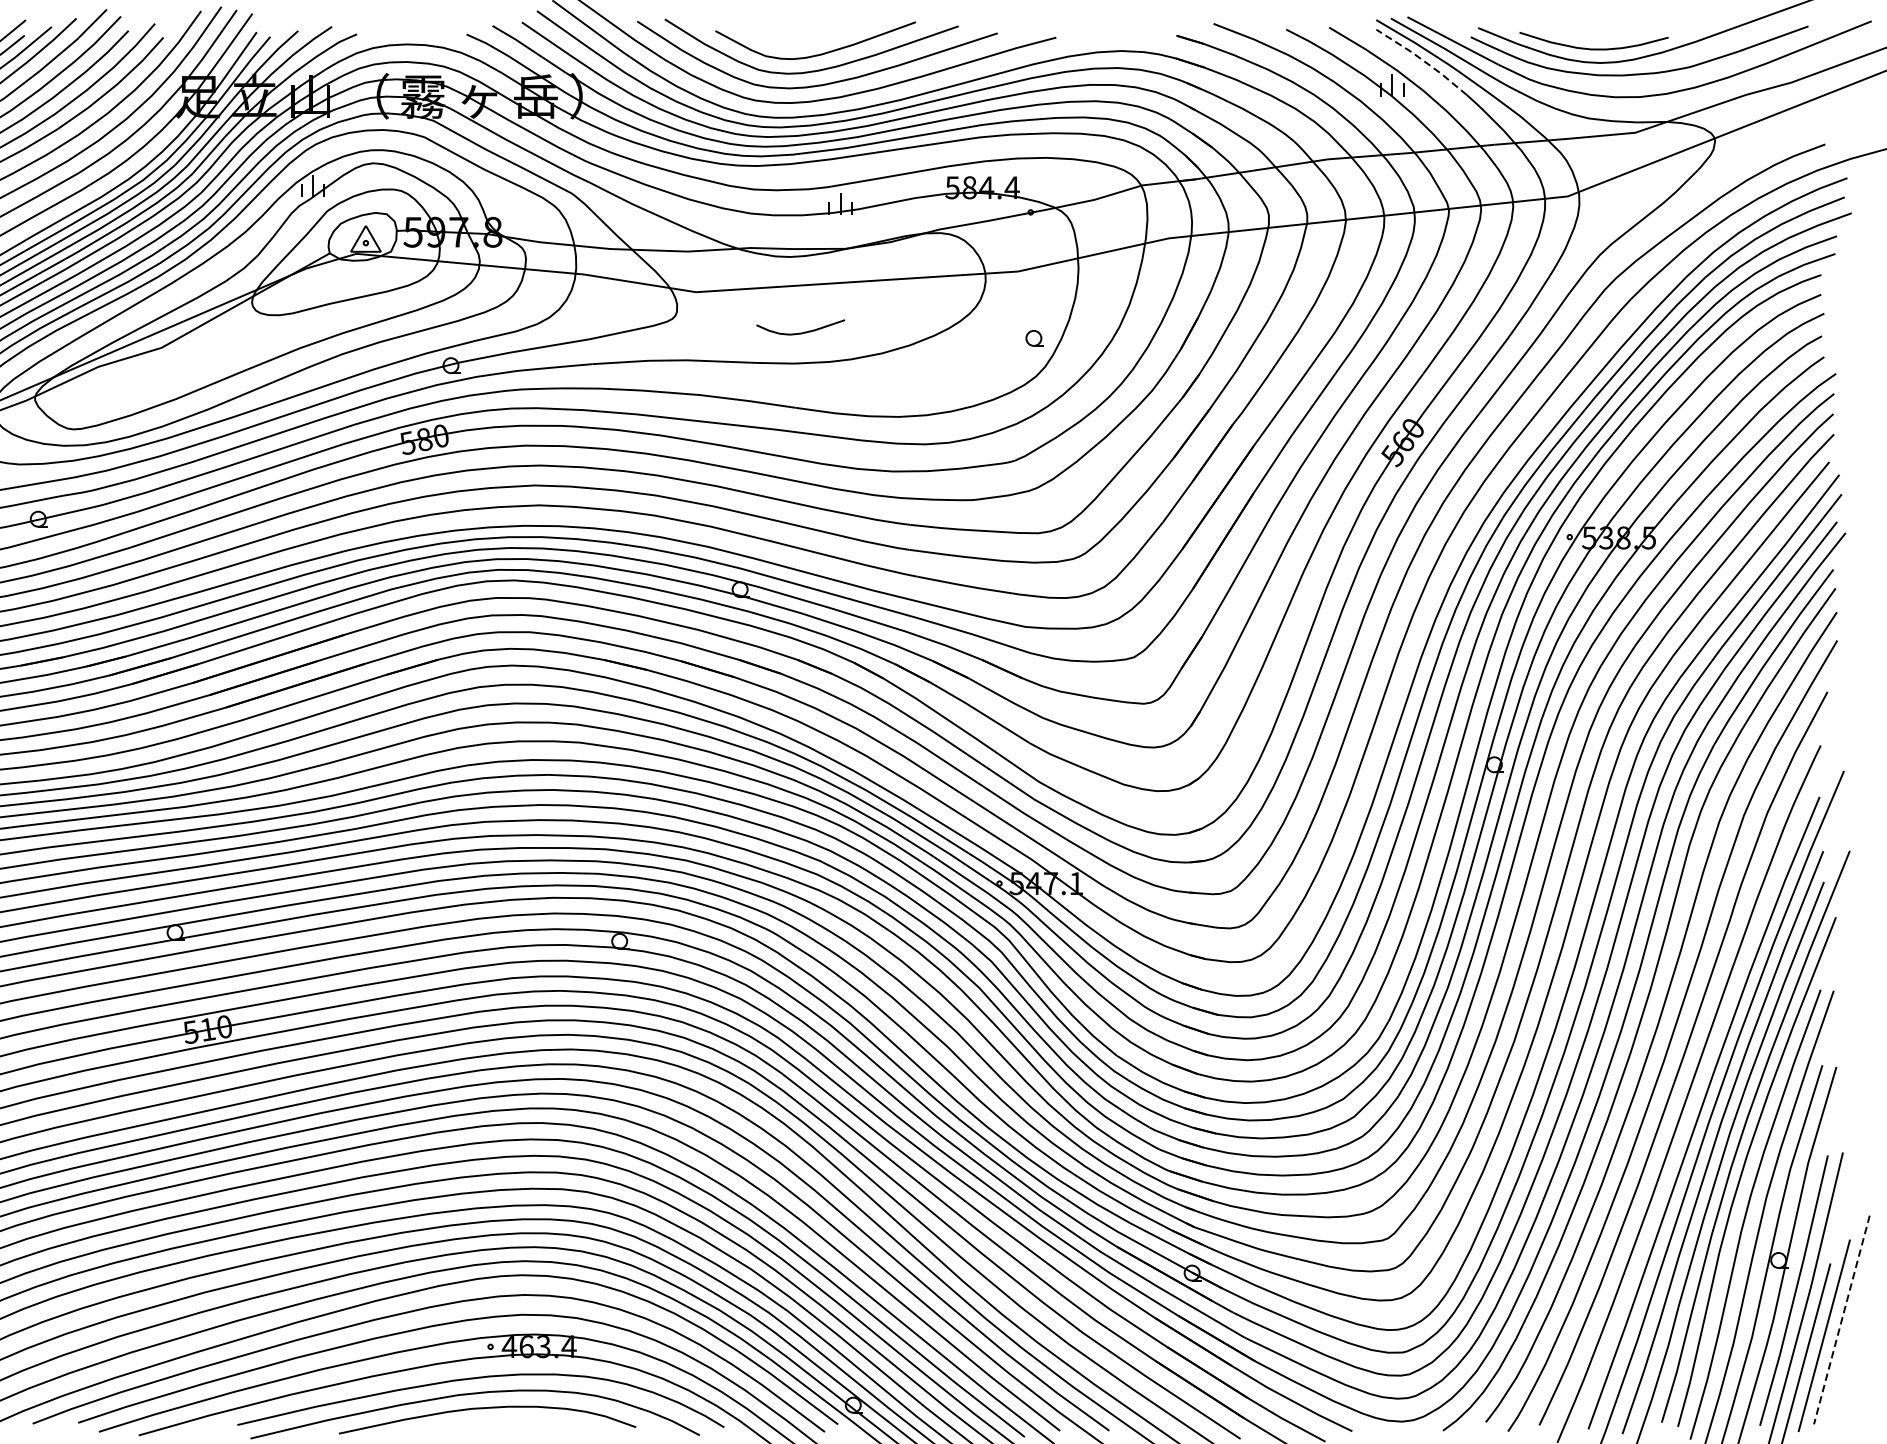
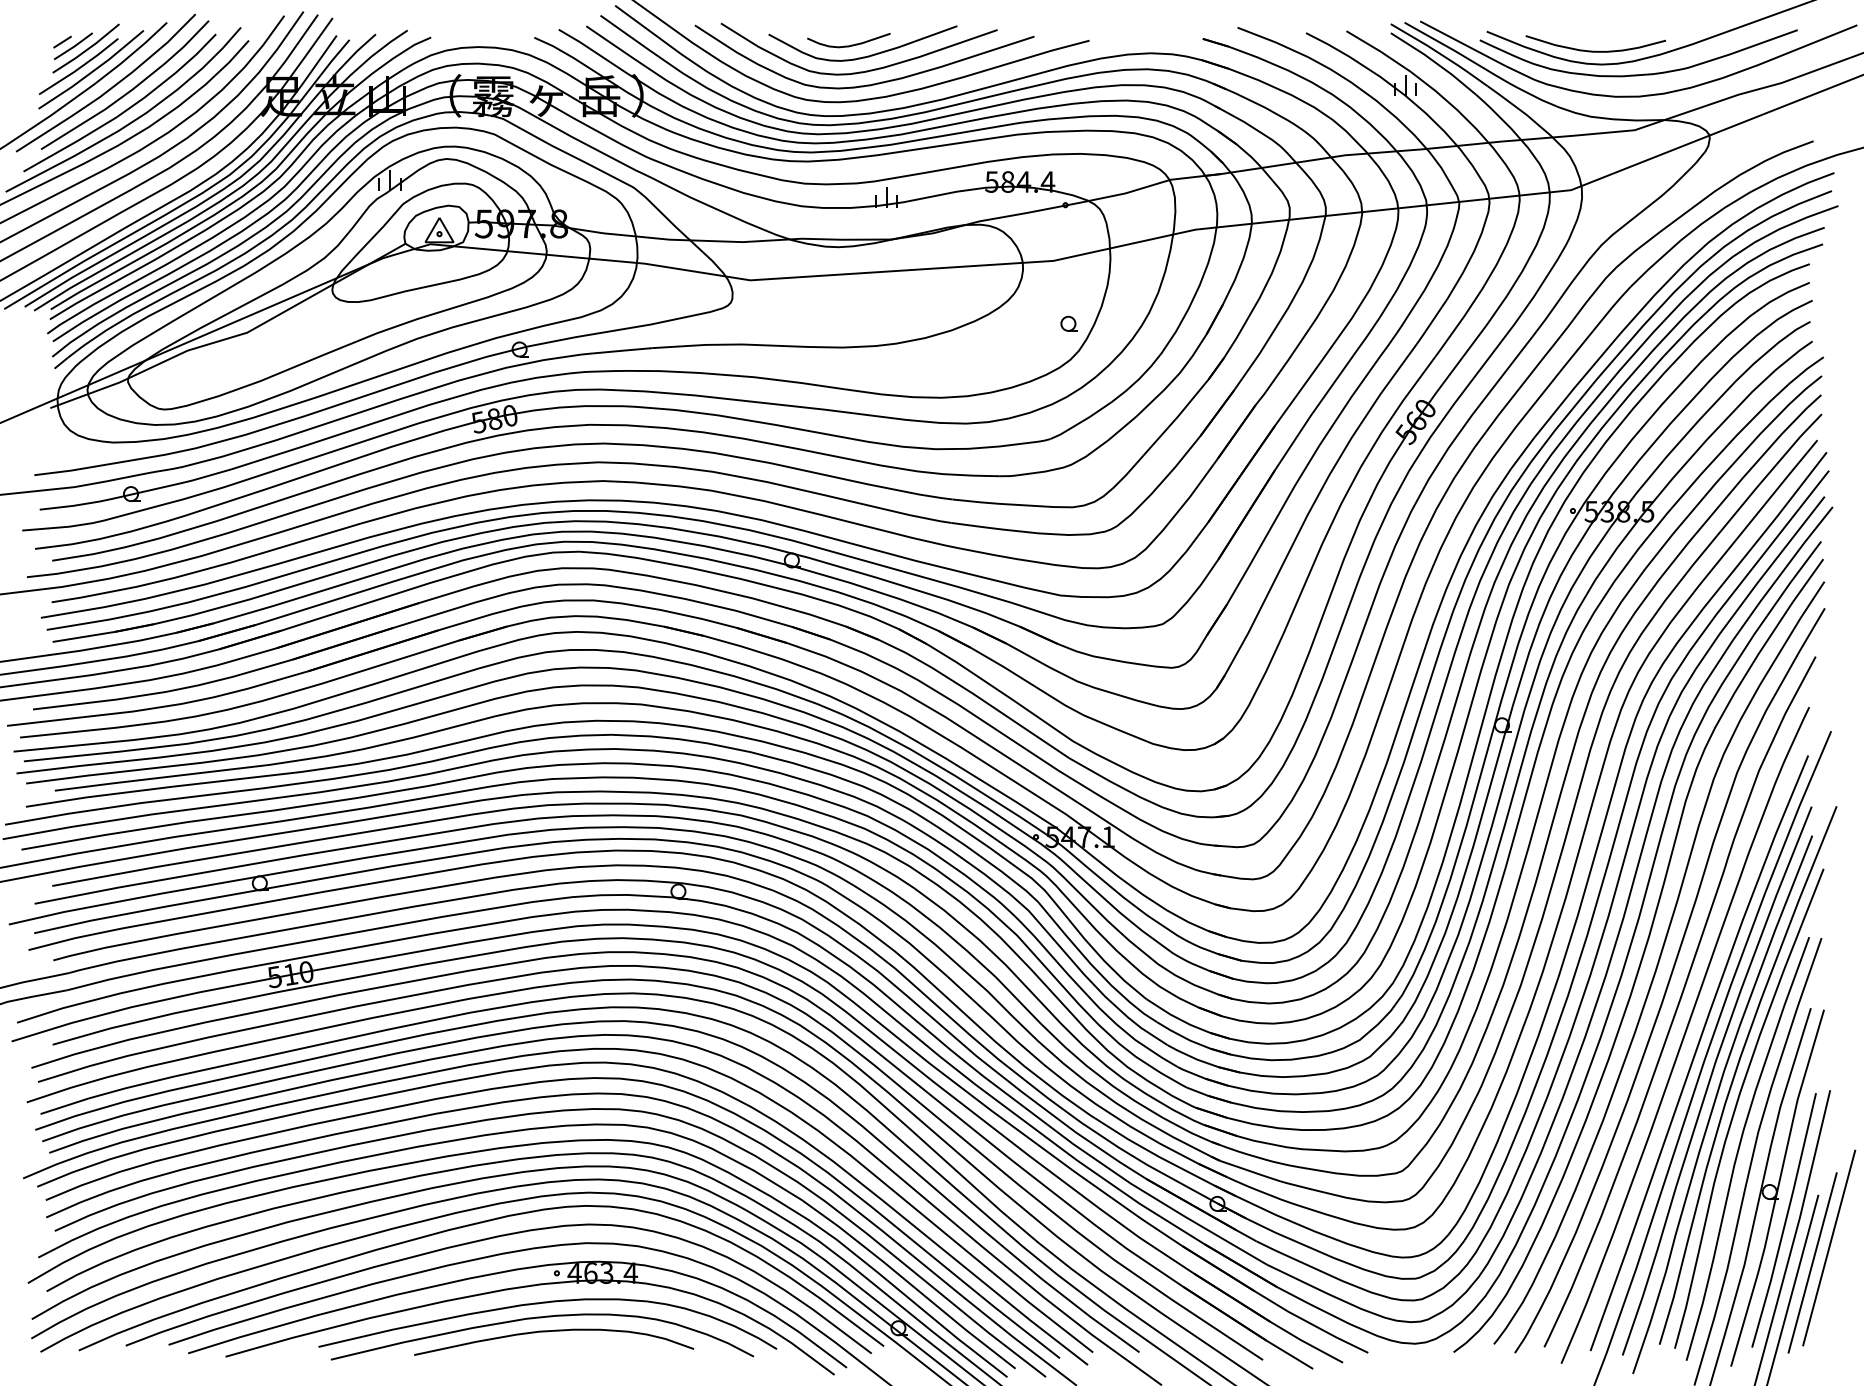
line: (1422, 59) -> (1434, 61), dashed -> solid
curve: (803, 331) -> (851, 44), moved
line: (1842, 1320) -> (1829, 1248), dashed -> solid

